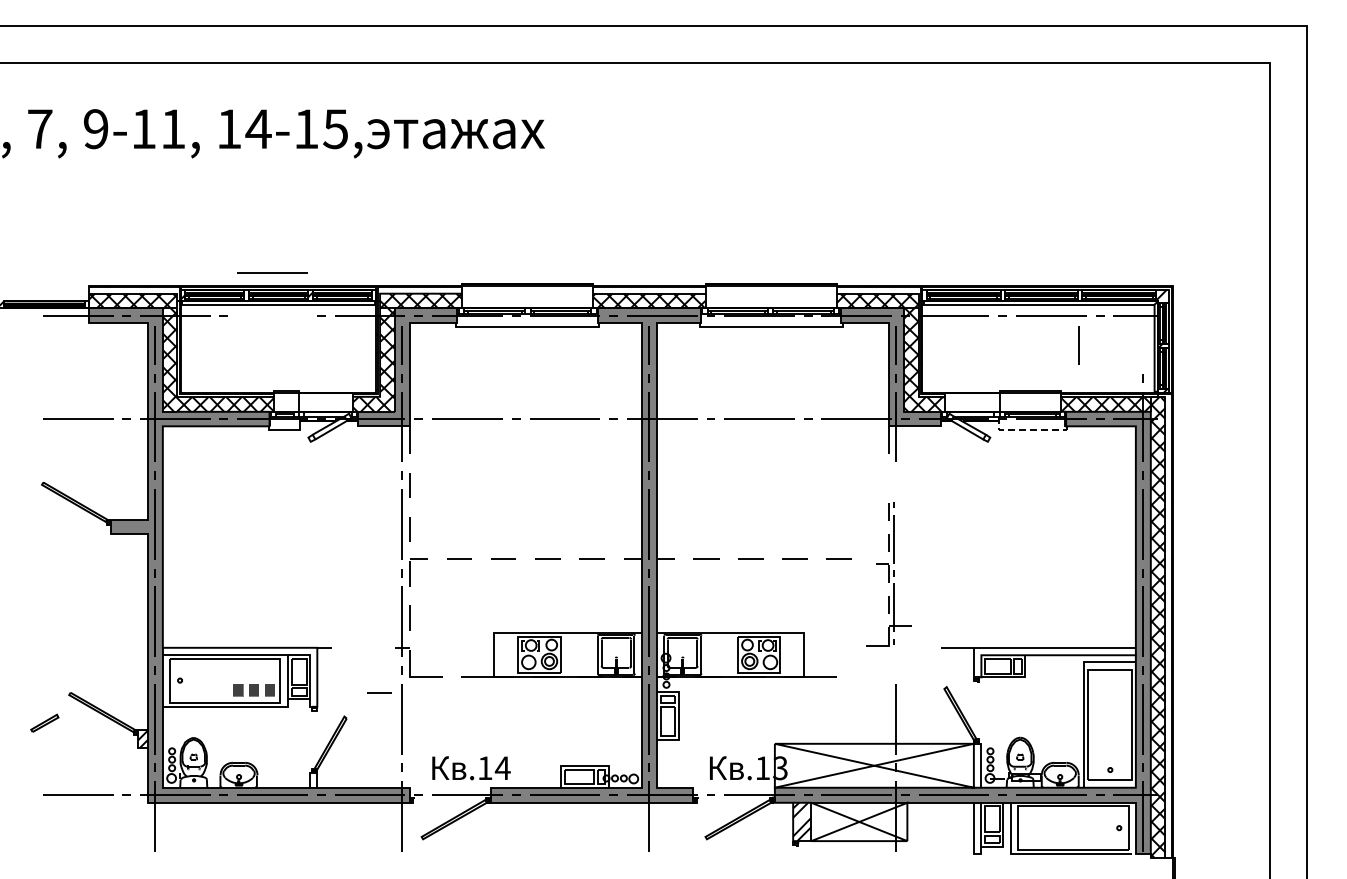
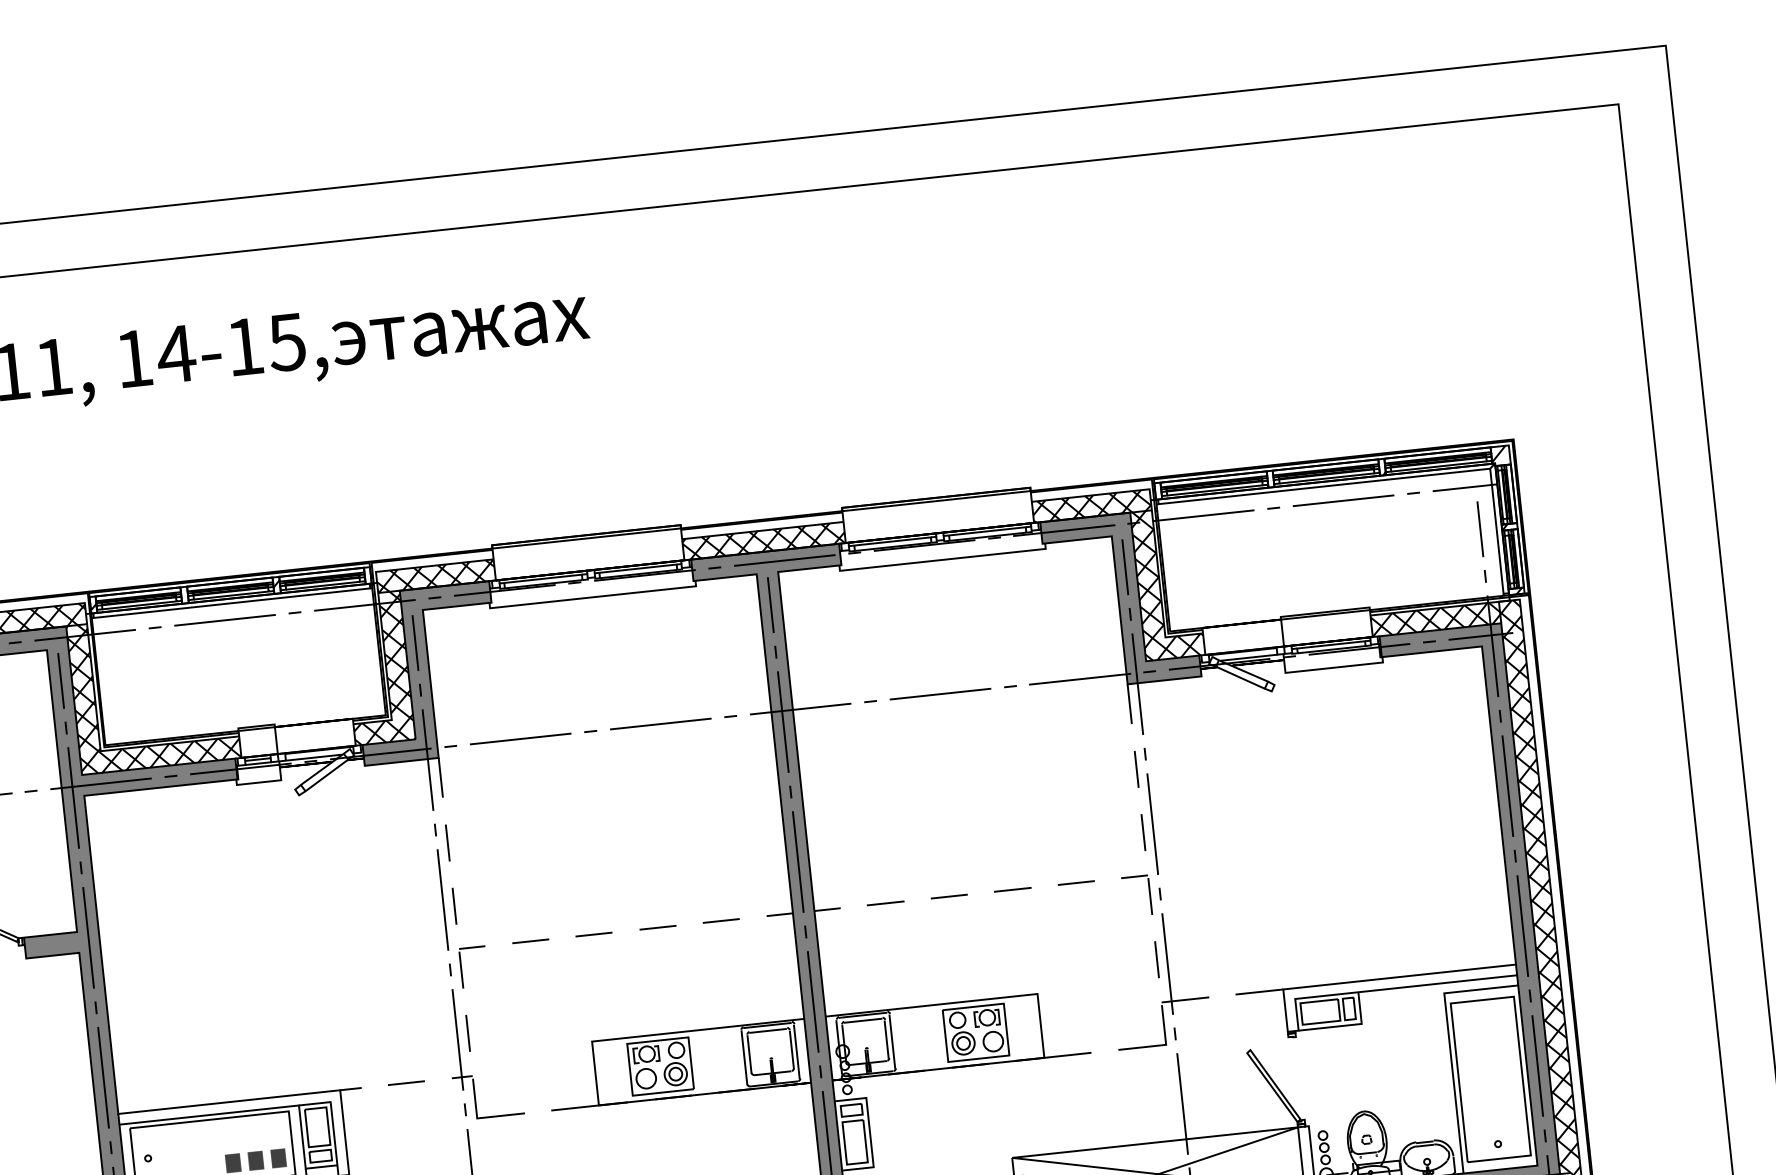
line: (272, 272) -> (224, 619), moved
line: (1078, 345) -> (1479, 529), moved
line: (1027, 430) -> (1326, 669), dashed -> solid
part: (888, 574) -> (1149, 897), size x1.43
line: (379, 692) -> (406, 1082), moved

